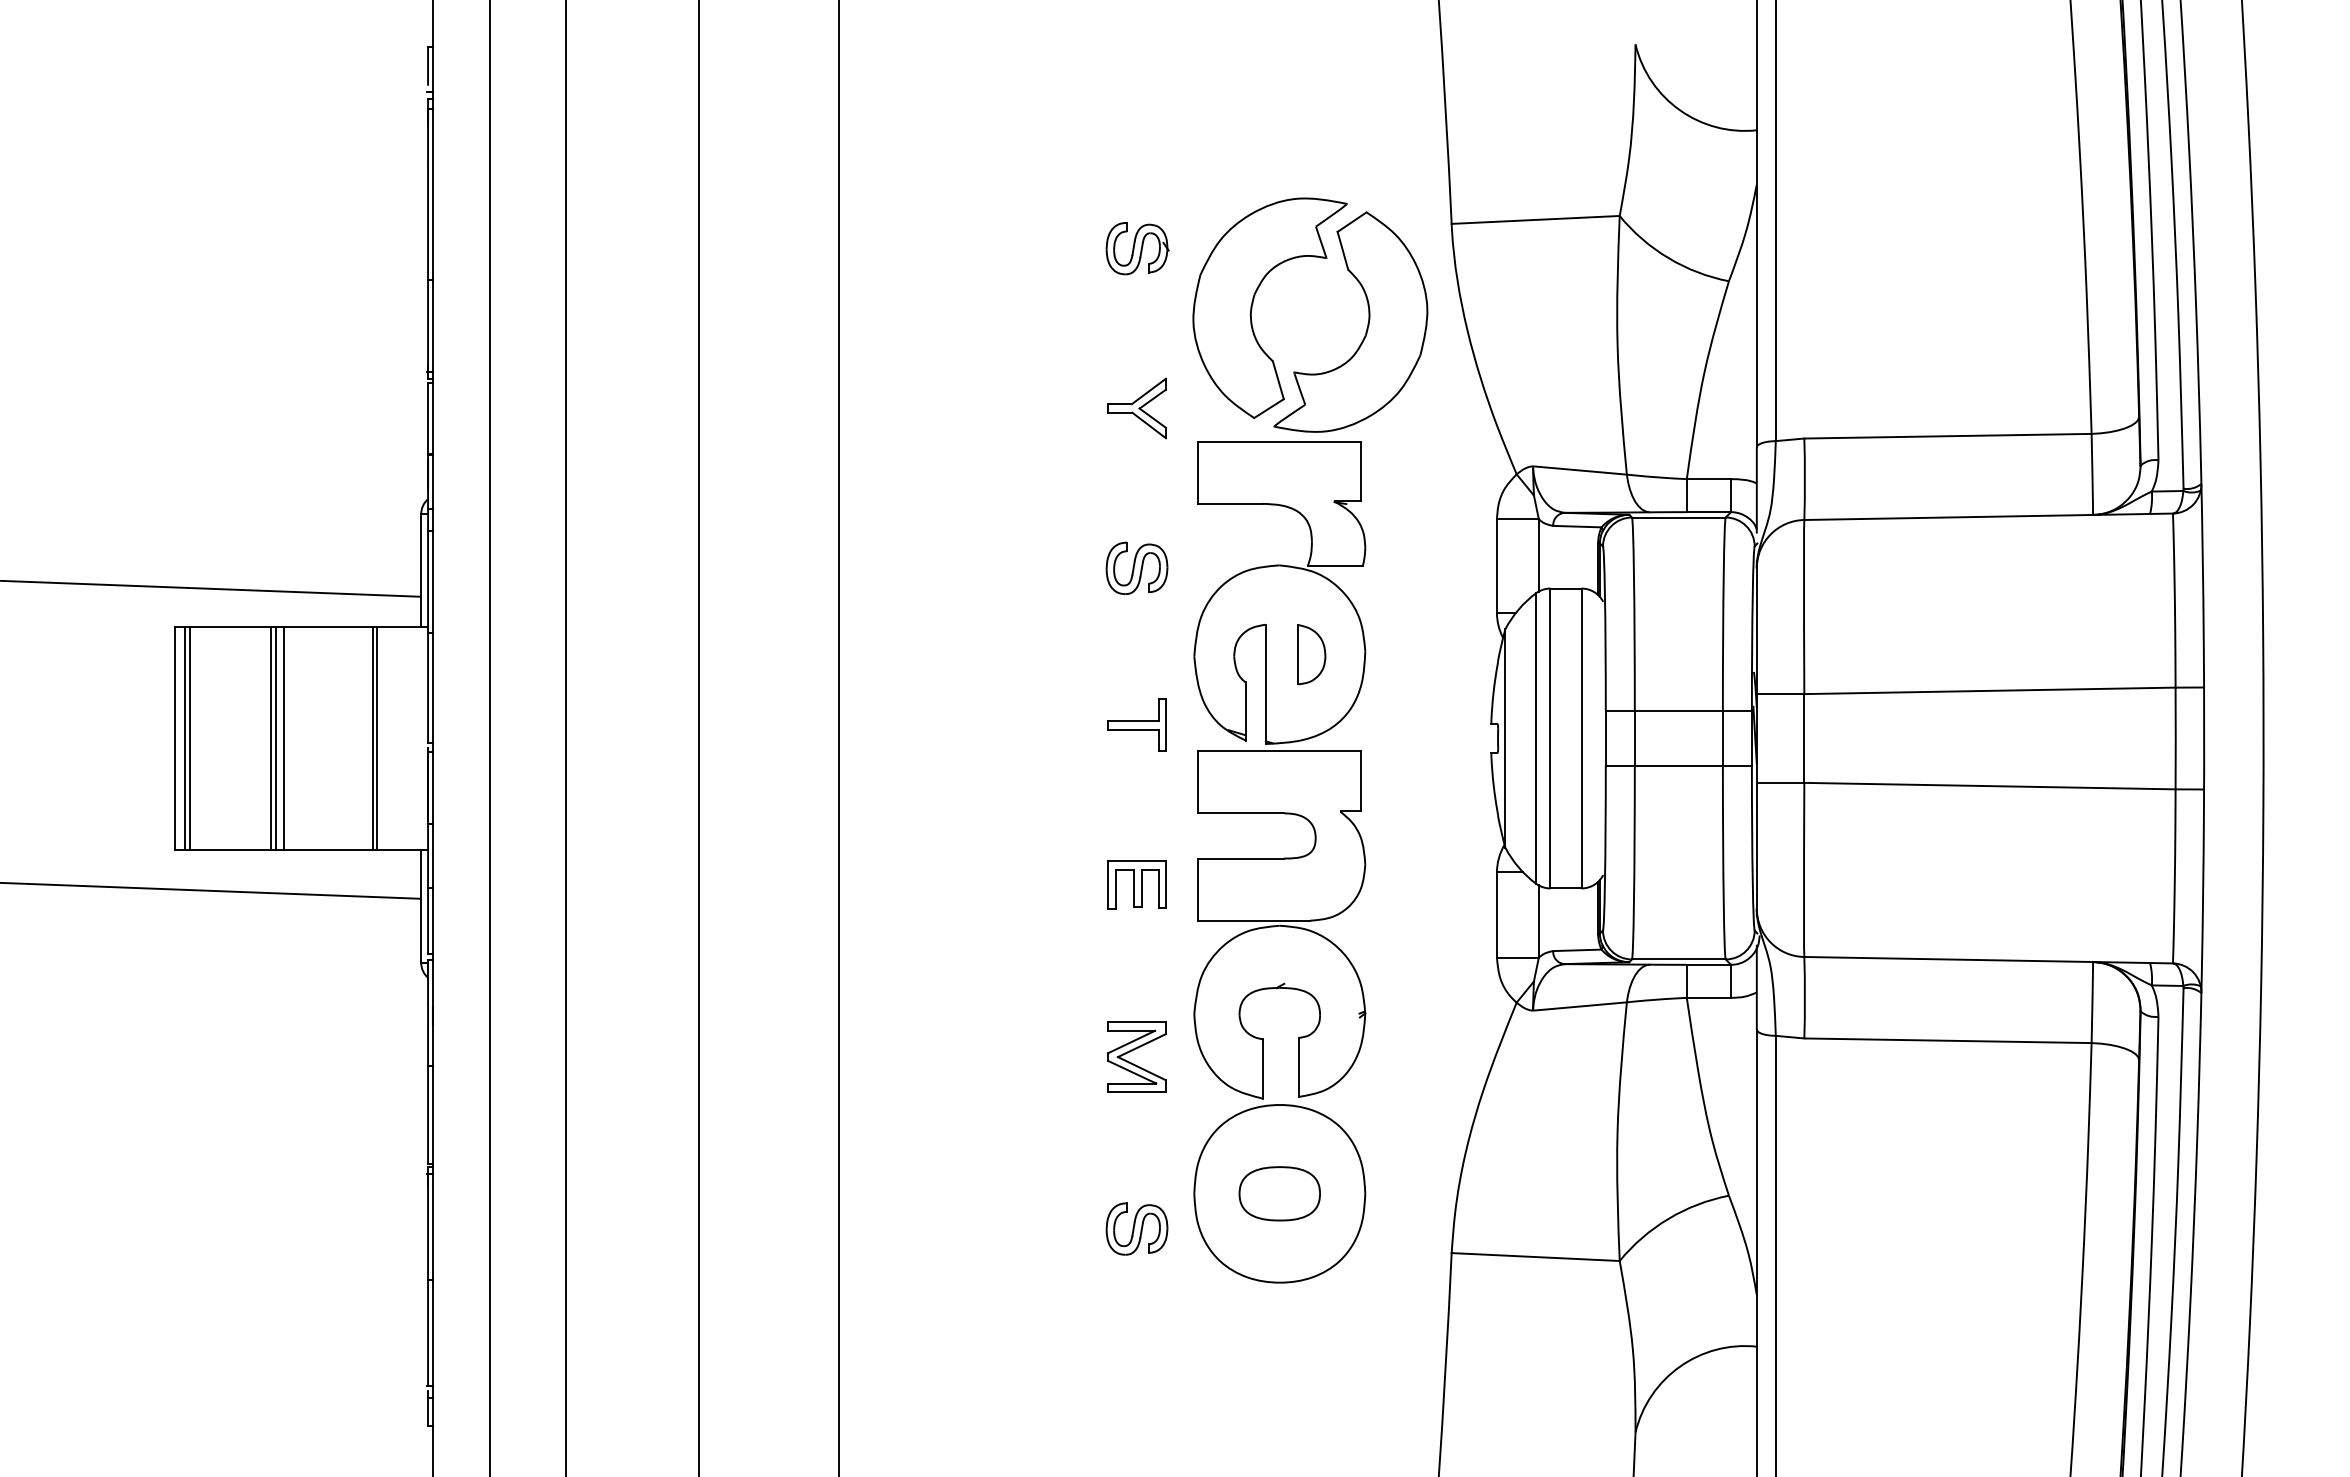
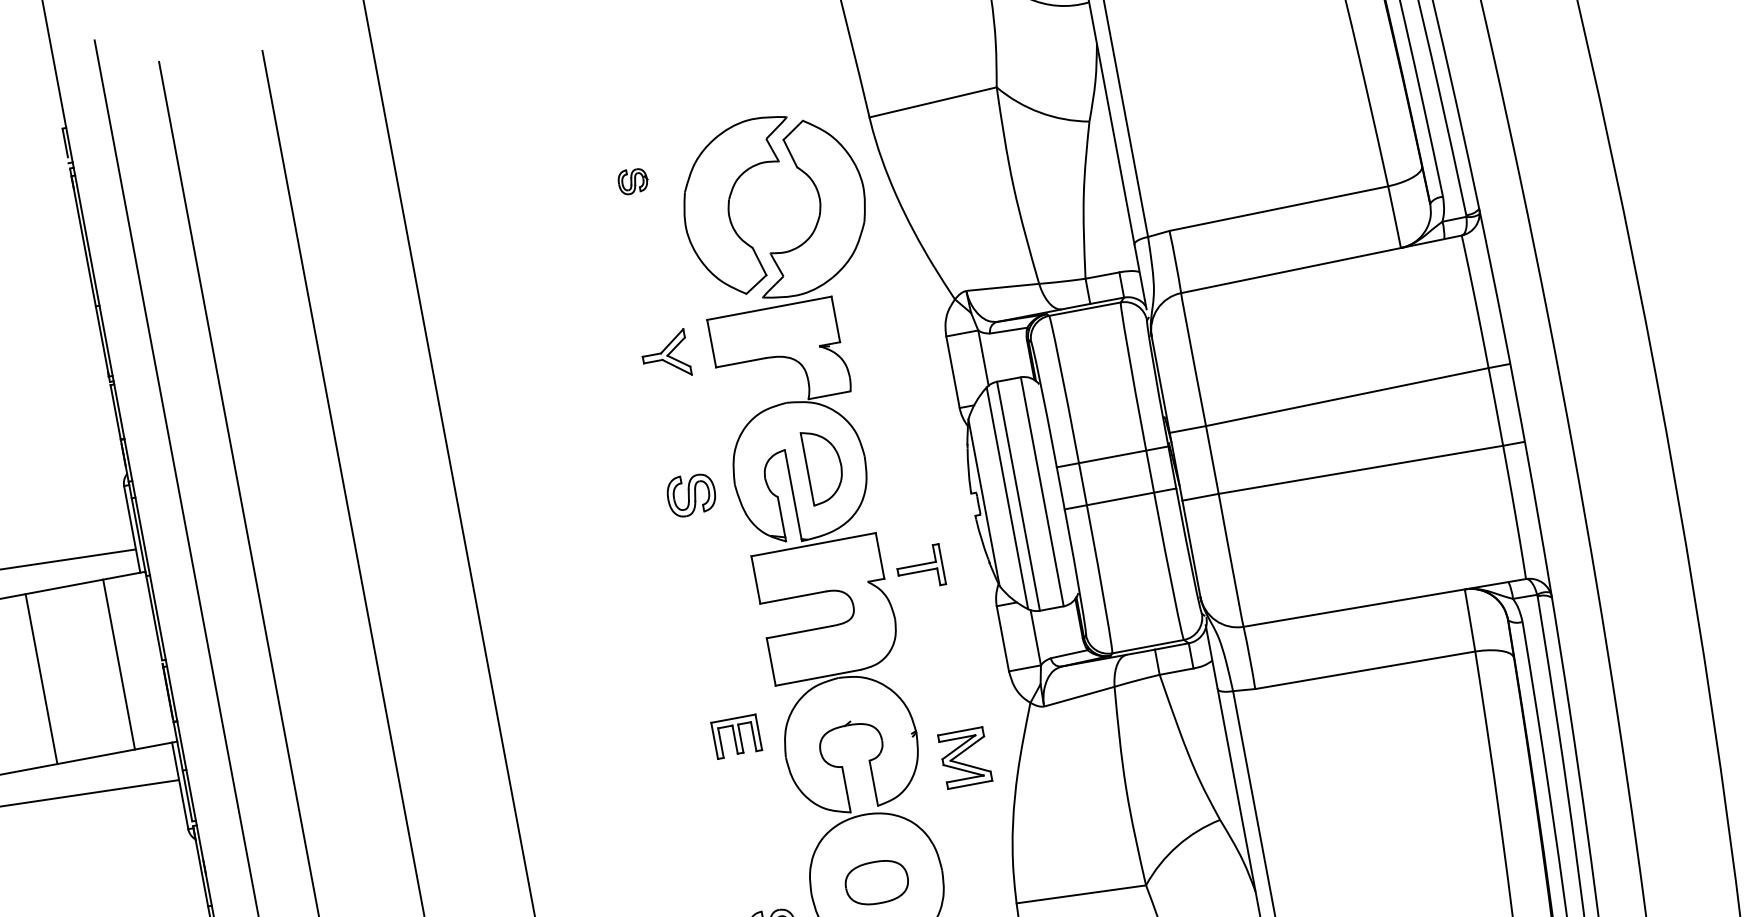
part: (1137, 248) -> (633, 181), size x0.6
part: (1137, 408) -> (665, 355), moved
part: (1136, 567) -> (690, 494), moved
part: (1311, 654) -> (824, 466), size x1.6
part: (1136, 724) -> (919, 567), moved
line: (275, 738) -> (44, 678), removed
line: (283, 738) -> (51, 677), removed
line: (376, 738) -> (122, 664), removed
part: (1136, 884) -> (736, 736), moved
part: (1134, 1050) -> (962, 753), moved

